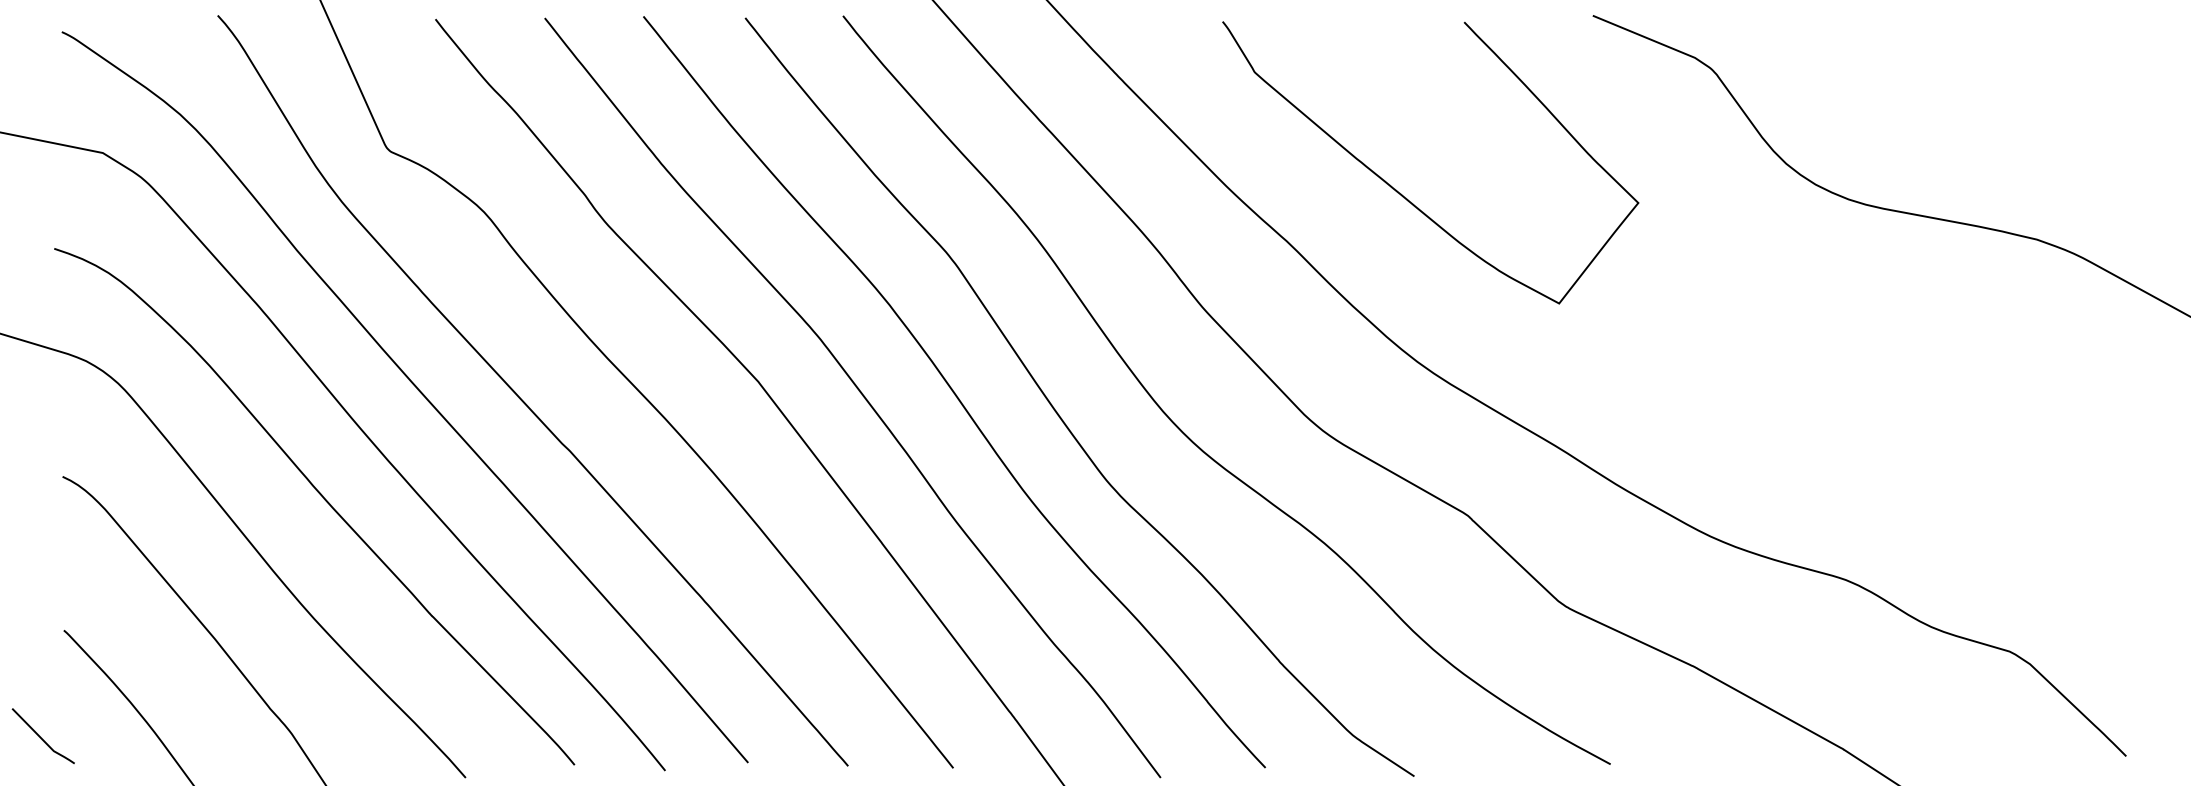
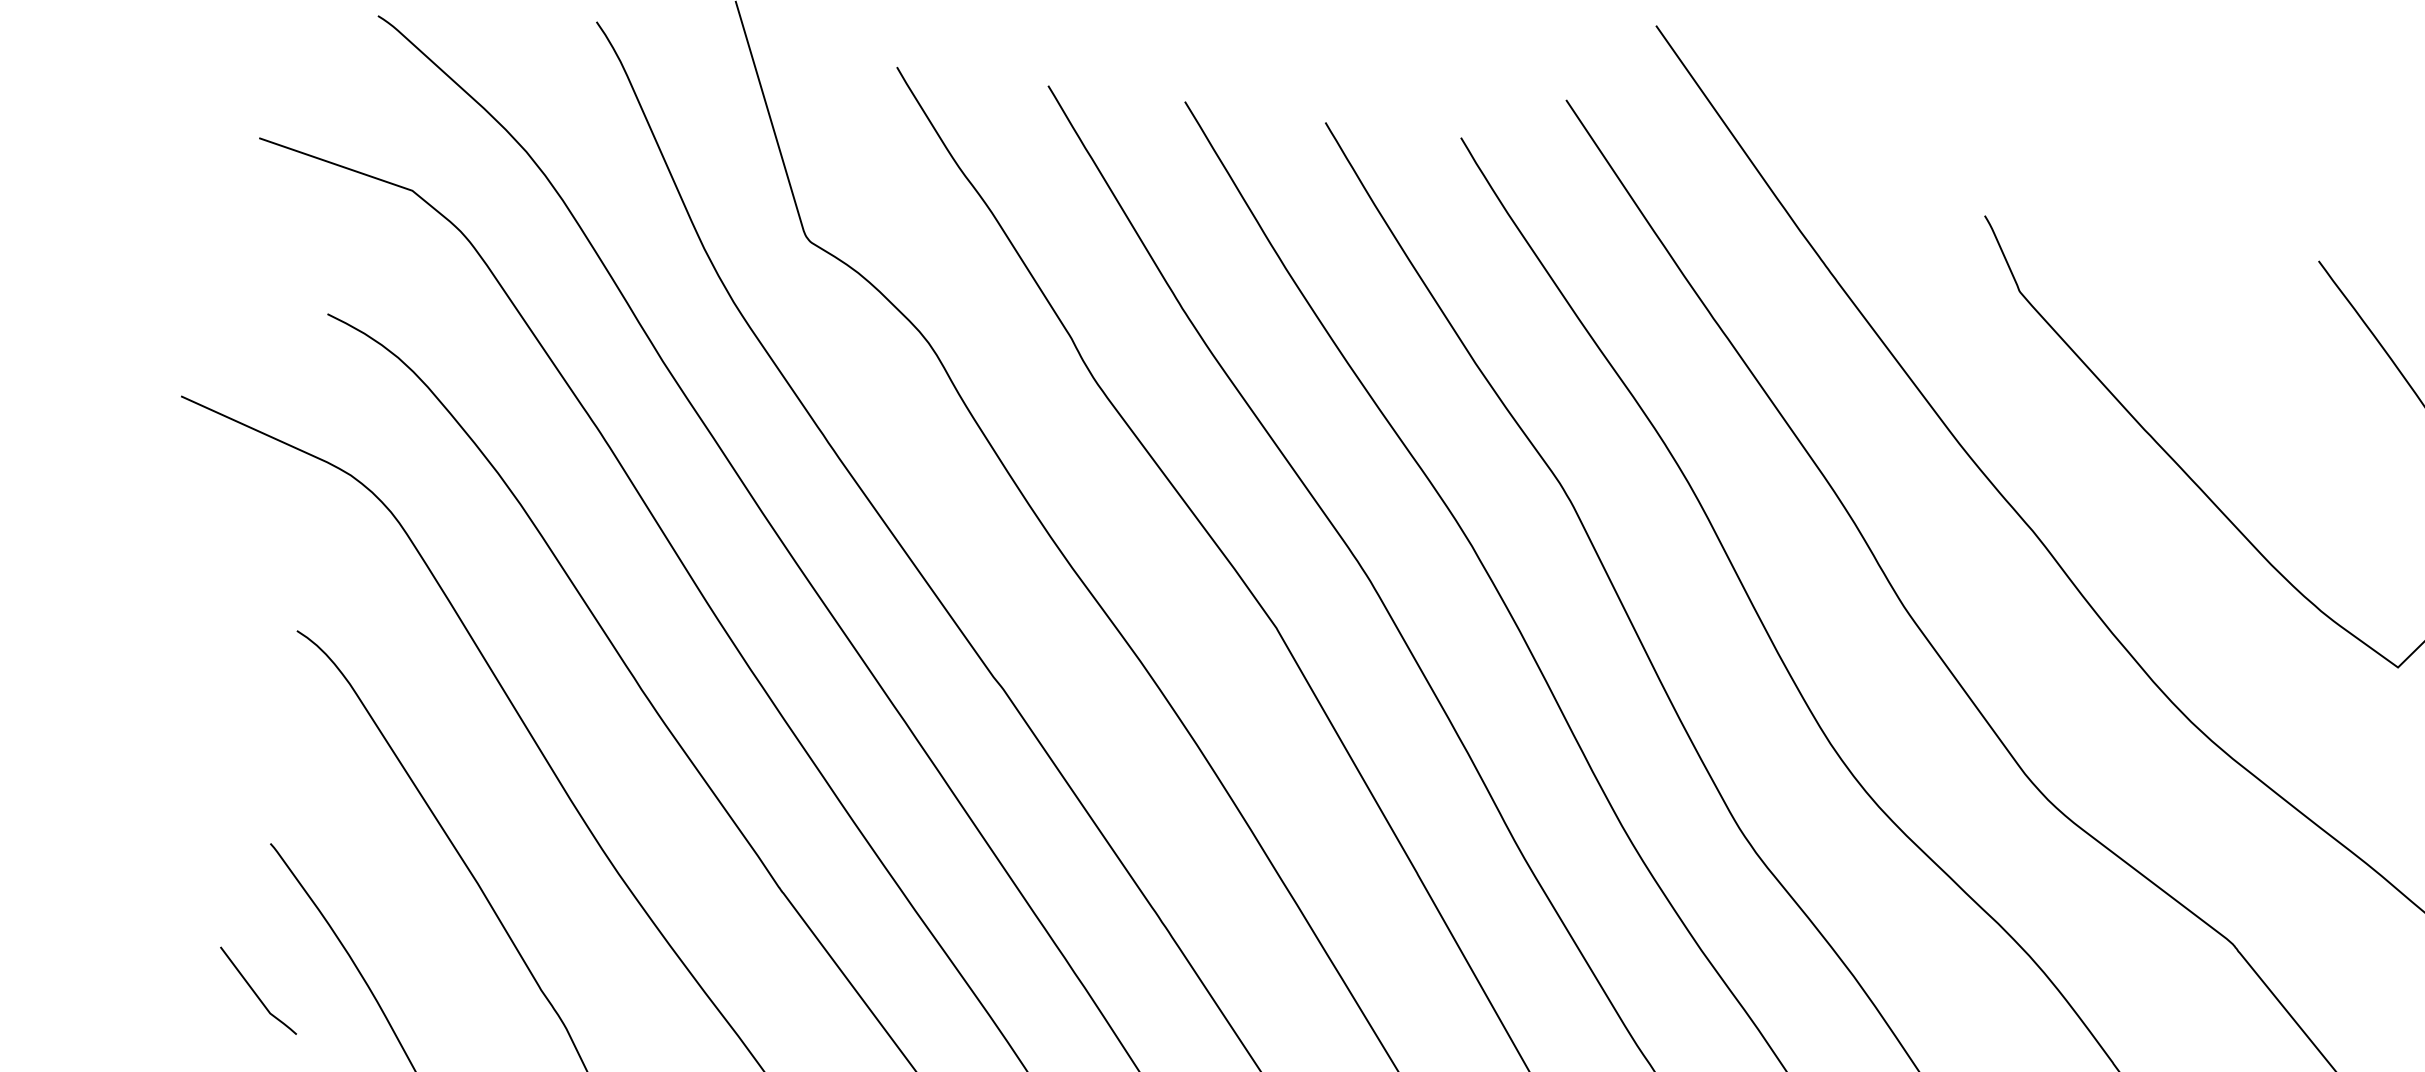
line: (41, 737) -> (255, 992), moved

